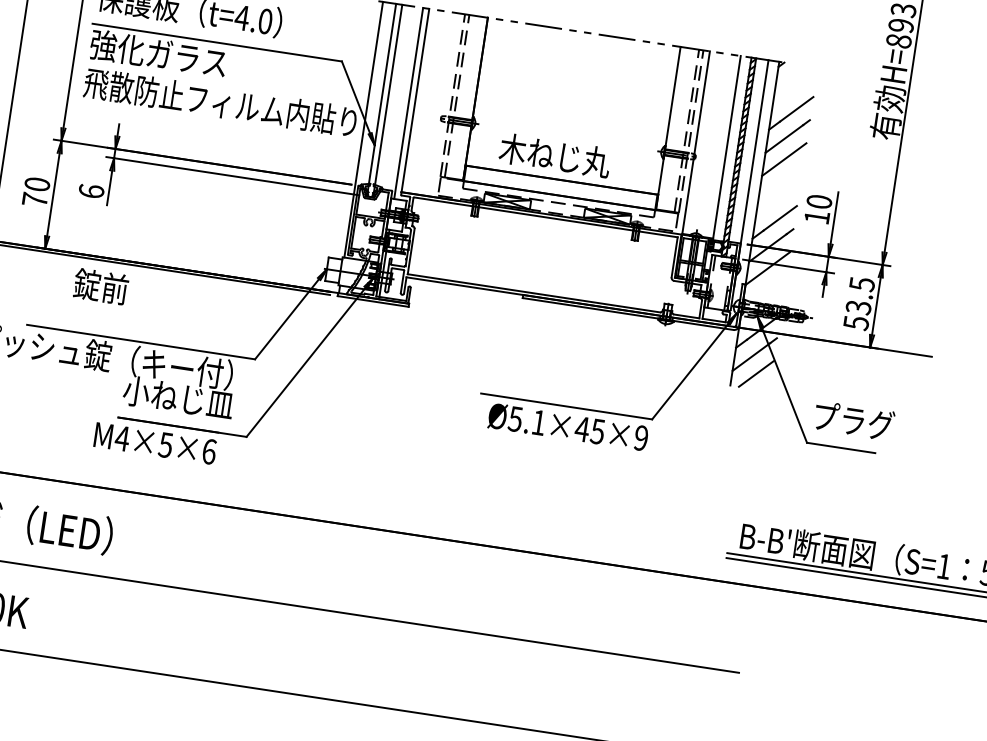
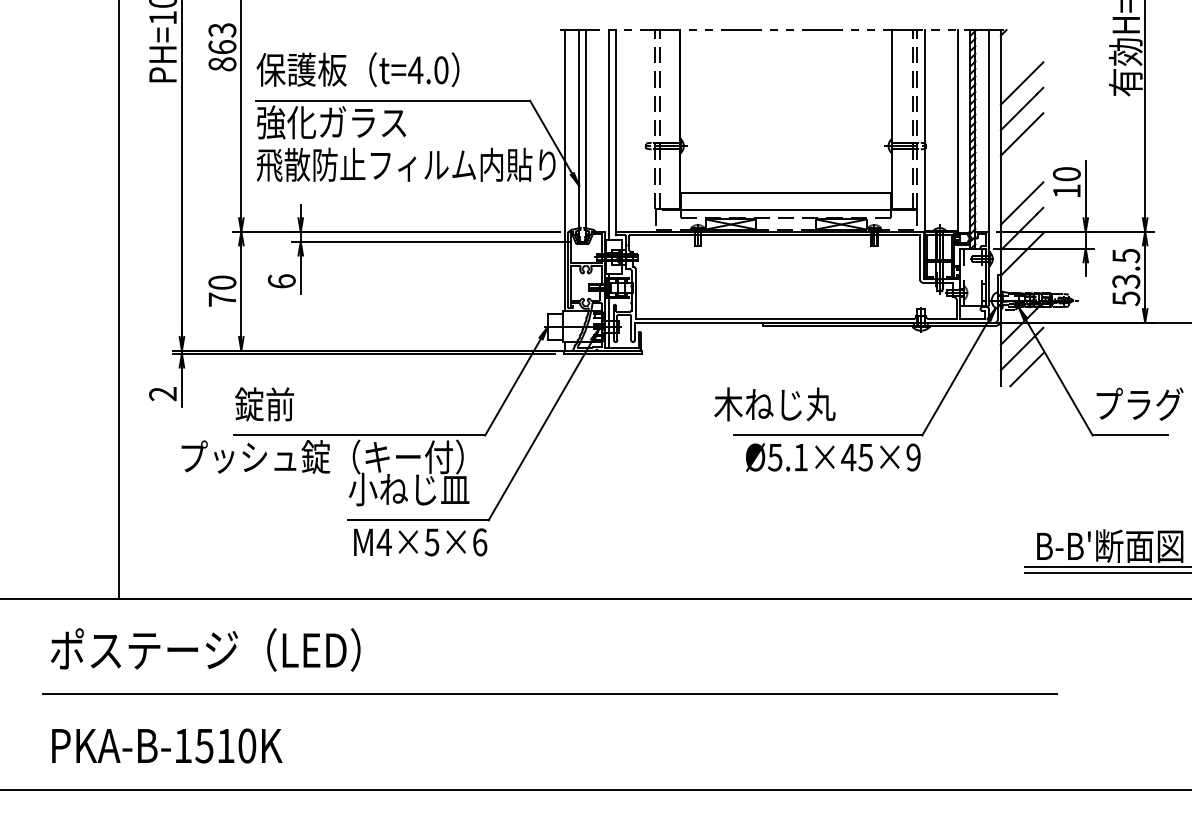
text: (554, 155) -> (774, 404), moved
text: (100, 286) -> (264, 404), moved
text: (155, 443) -> (420, 542), moved

